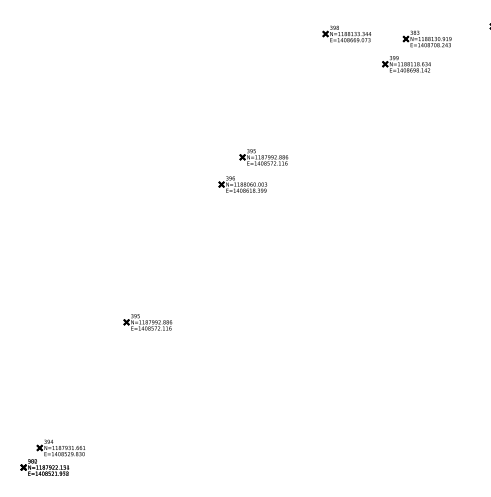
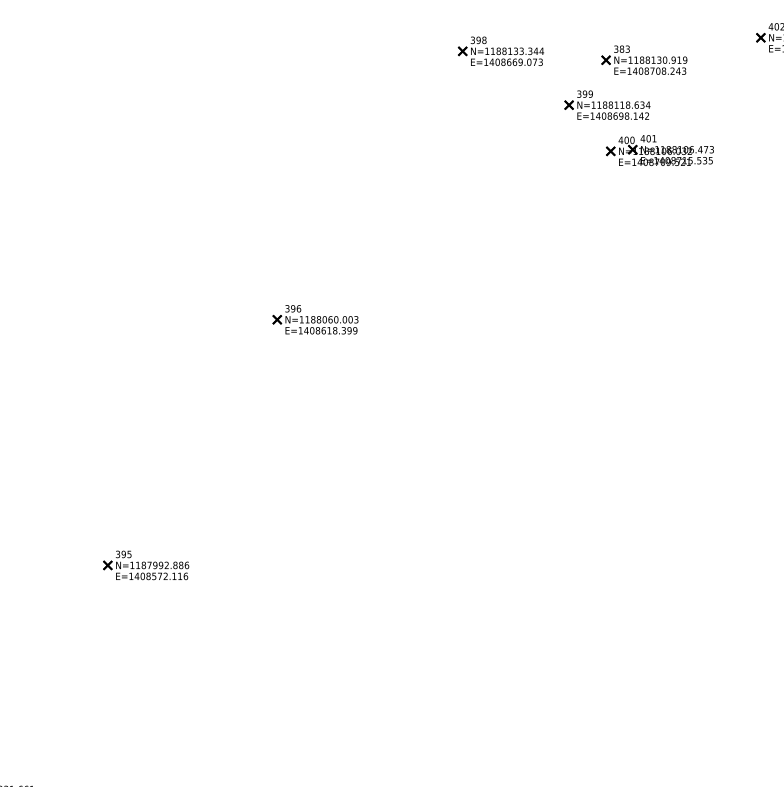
part: (435, 89) -> (658, 150), added
part: (263, 157) -> (351, 271), removed

